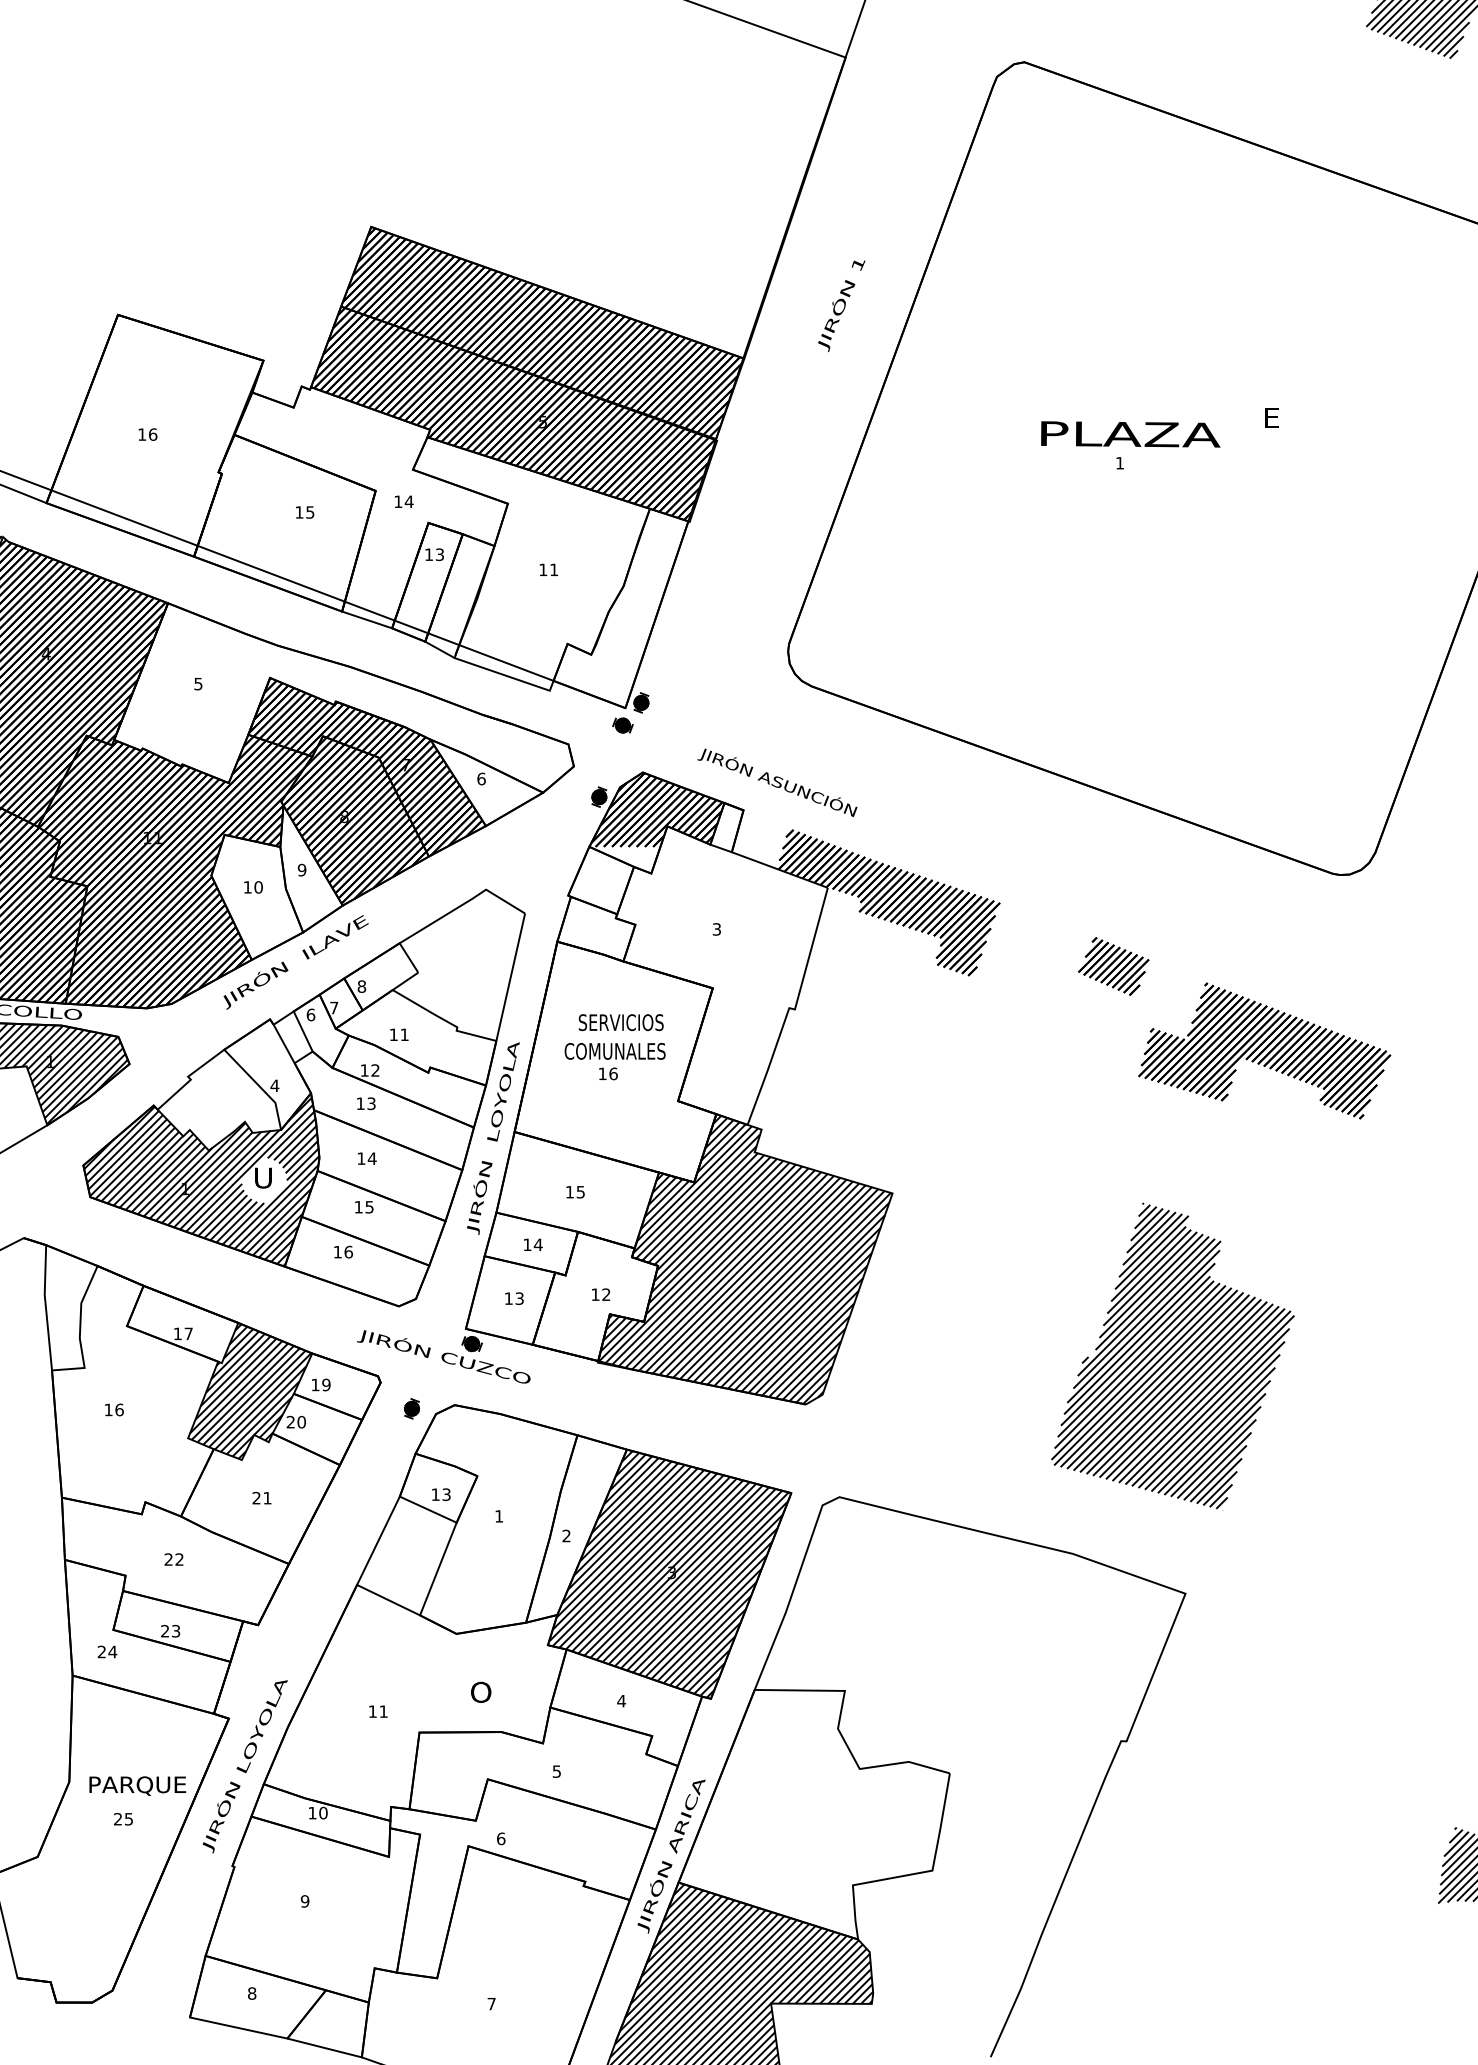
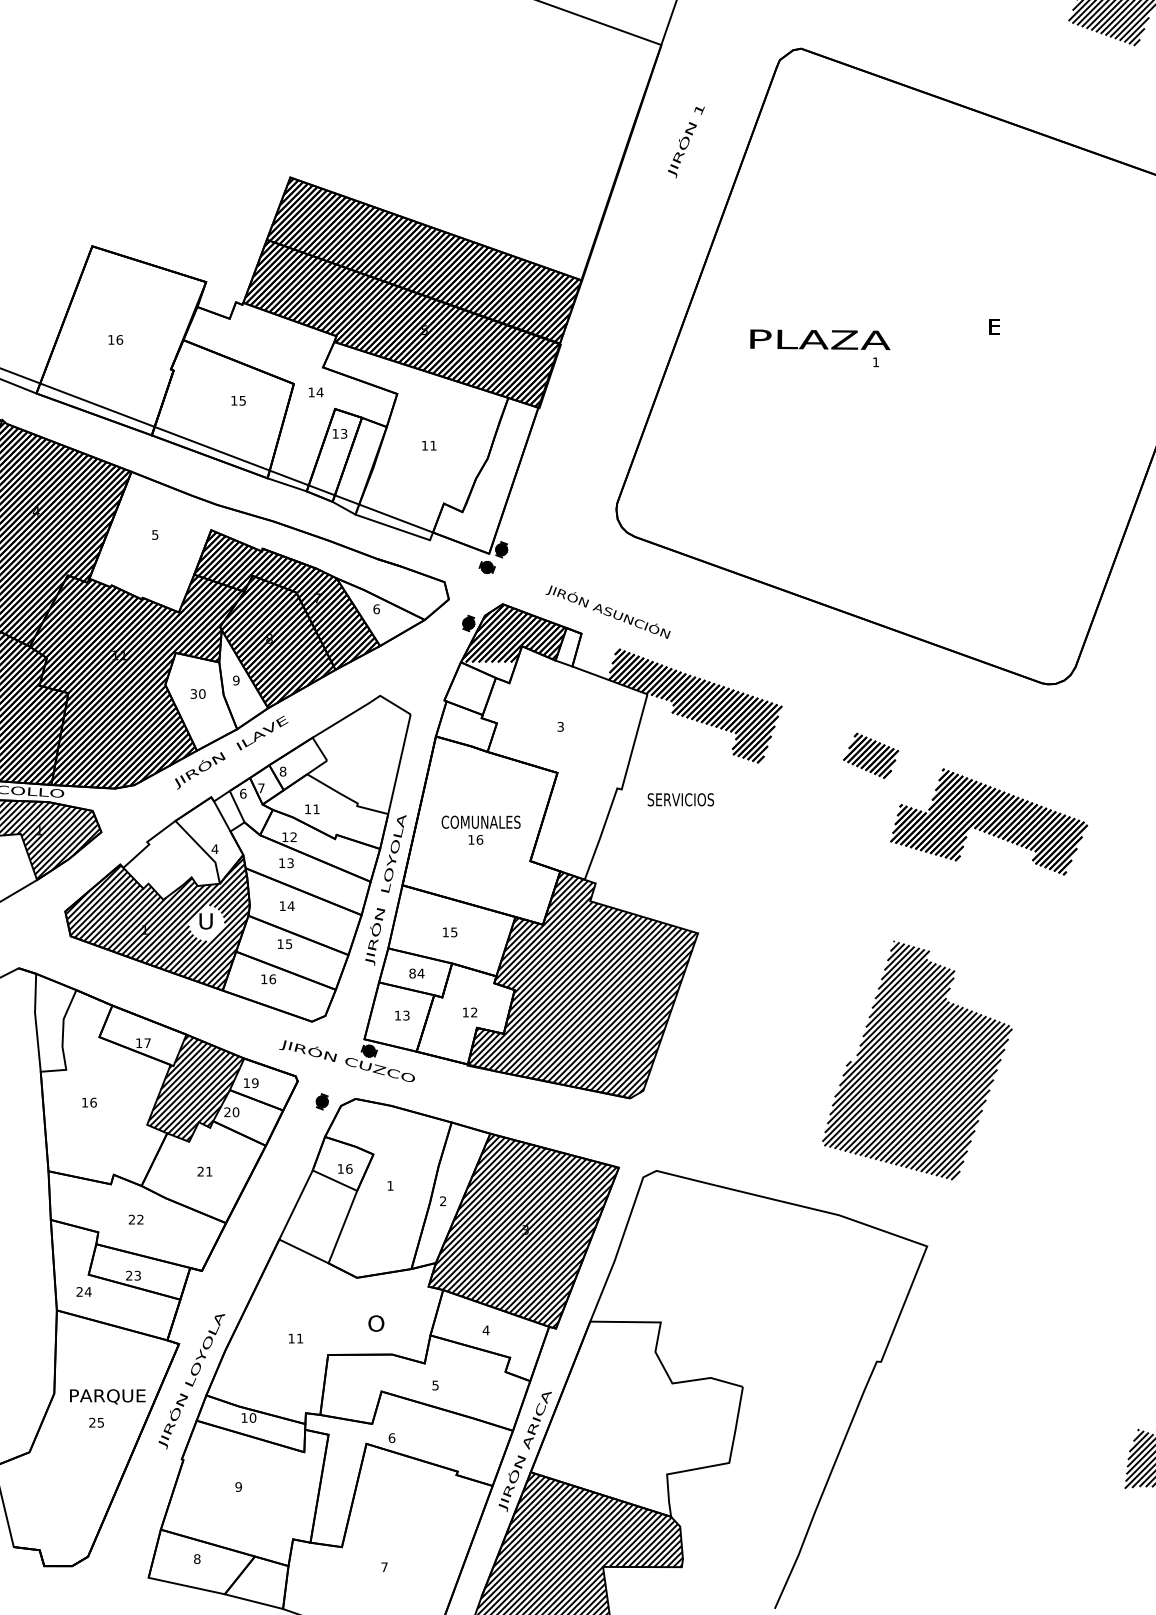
text: (841, 306) -> (686, 142), moved
text: (1130, 434) -> (820, 339), moved
text: (247, 886) -> (193, 693), 10 -> 30
text: (620, 1022) -> (680, 799), moved
text: (527, 1244) -> (412, 973), 14 -> 84
text: (446, 1494) -> (349, 1168), 13 -> 16

